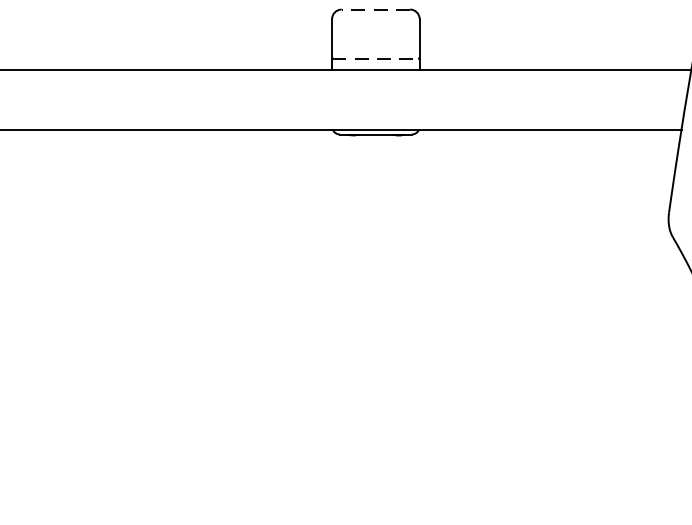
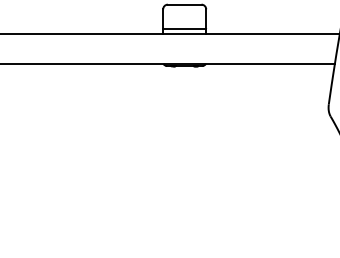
line: (375, 9) -> (184, 4), dashed -> solid
line: (375, 58) -> (184, 28), dashed -> solid

